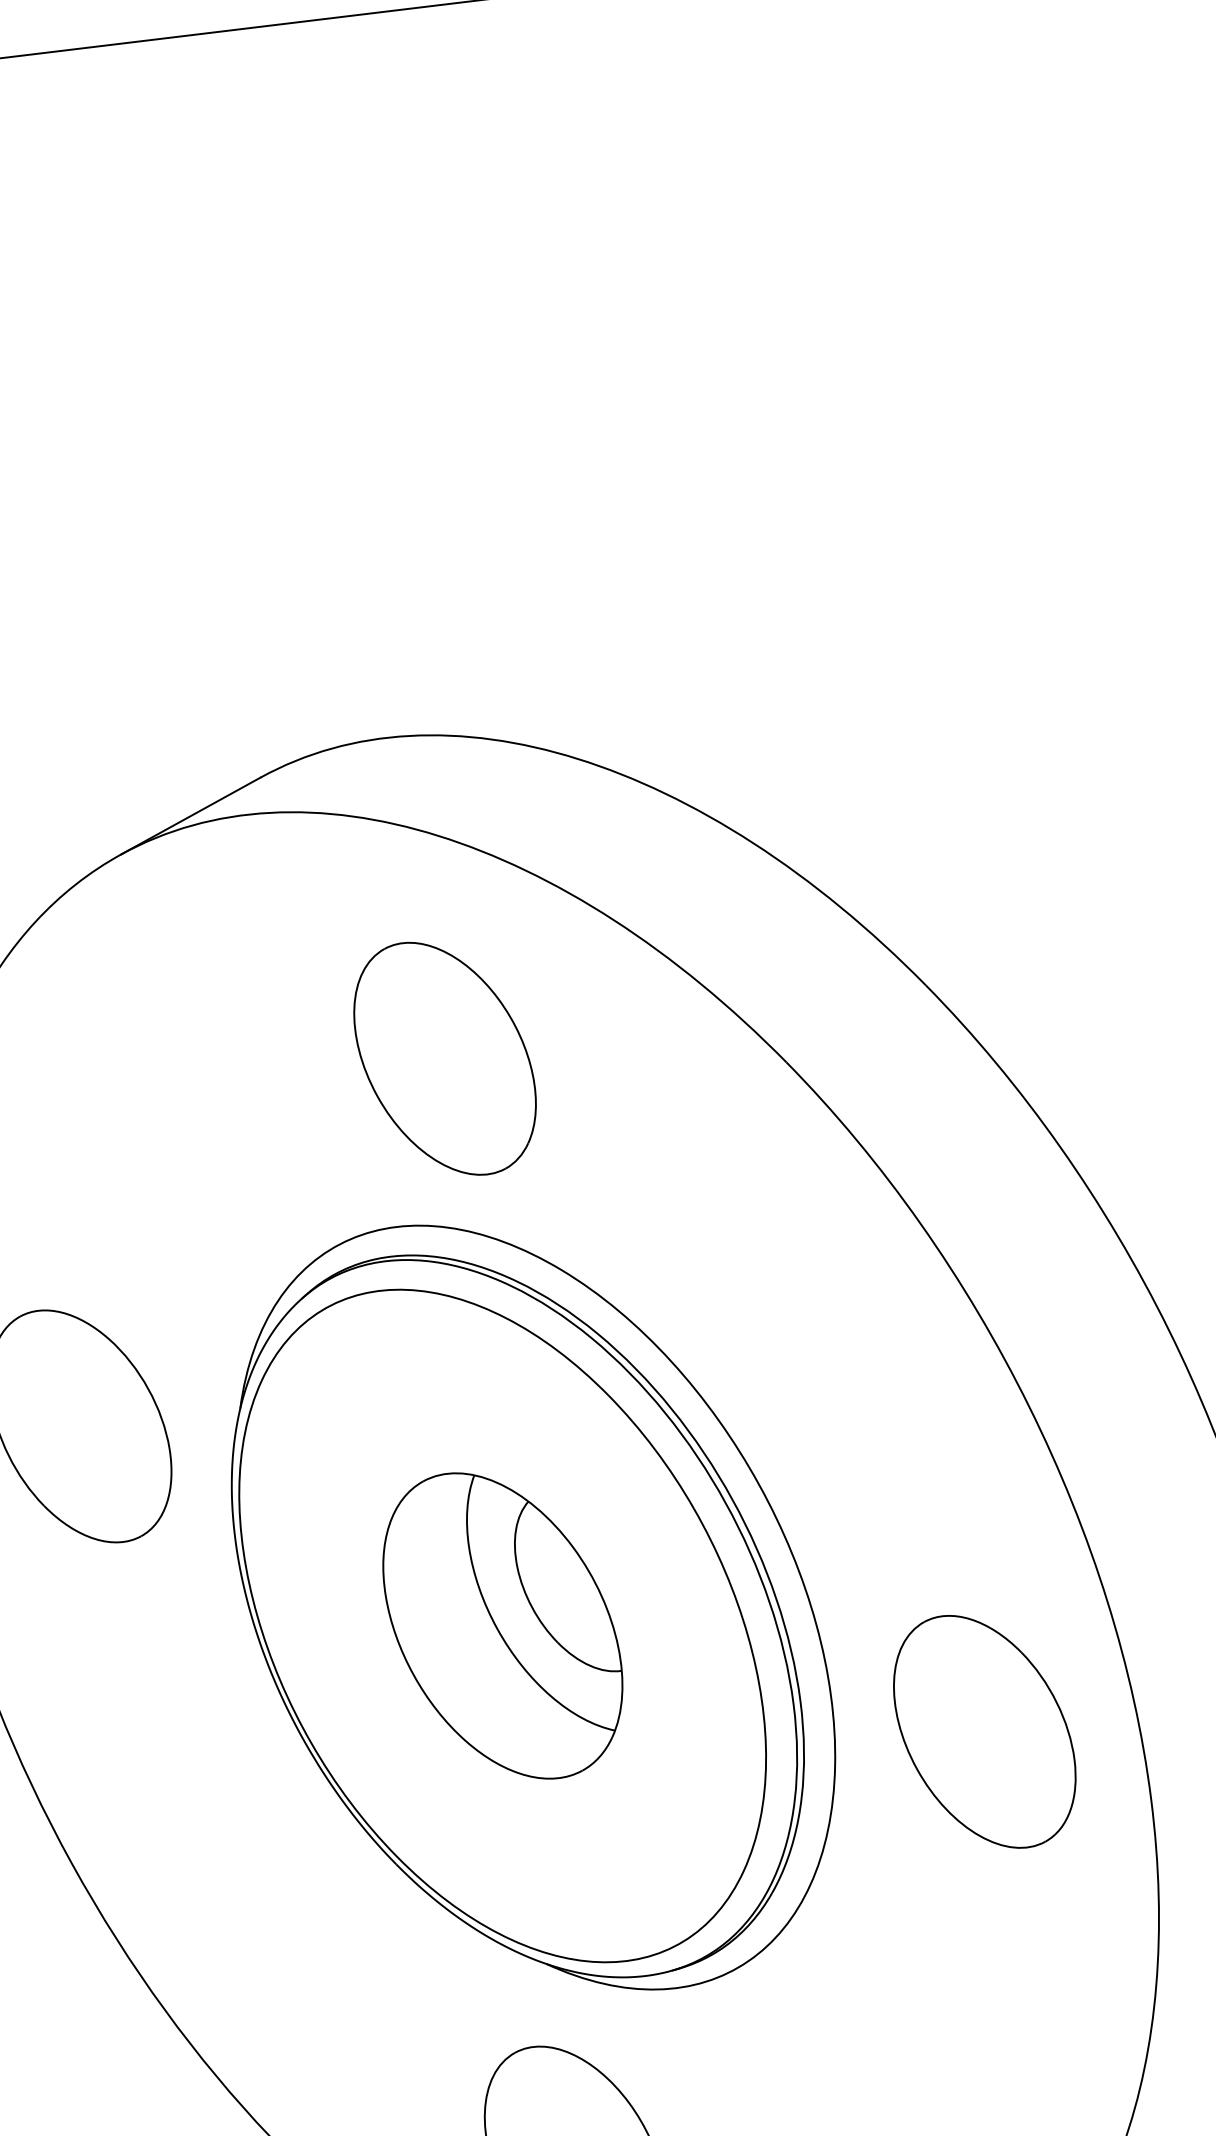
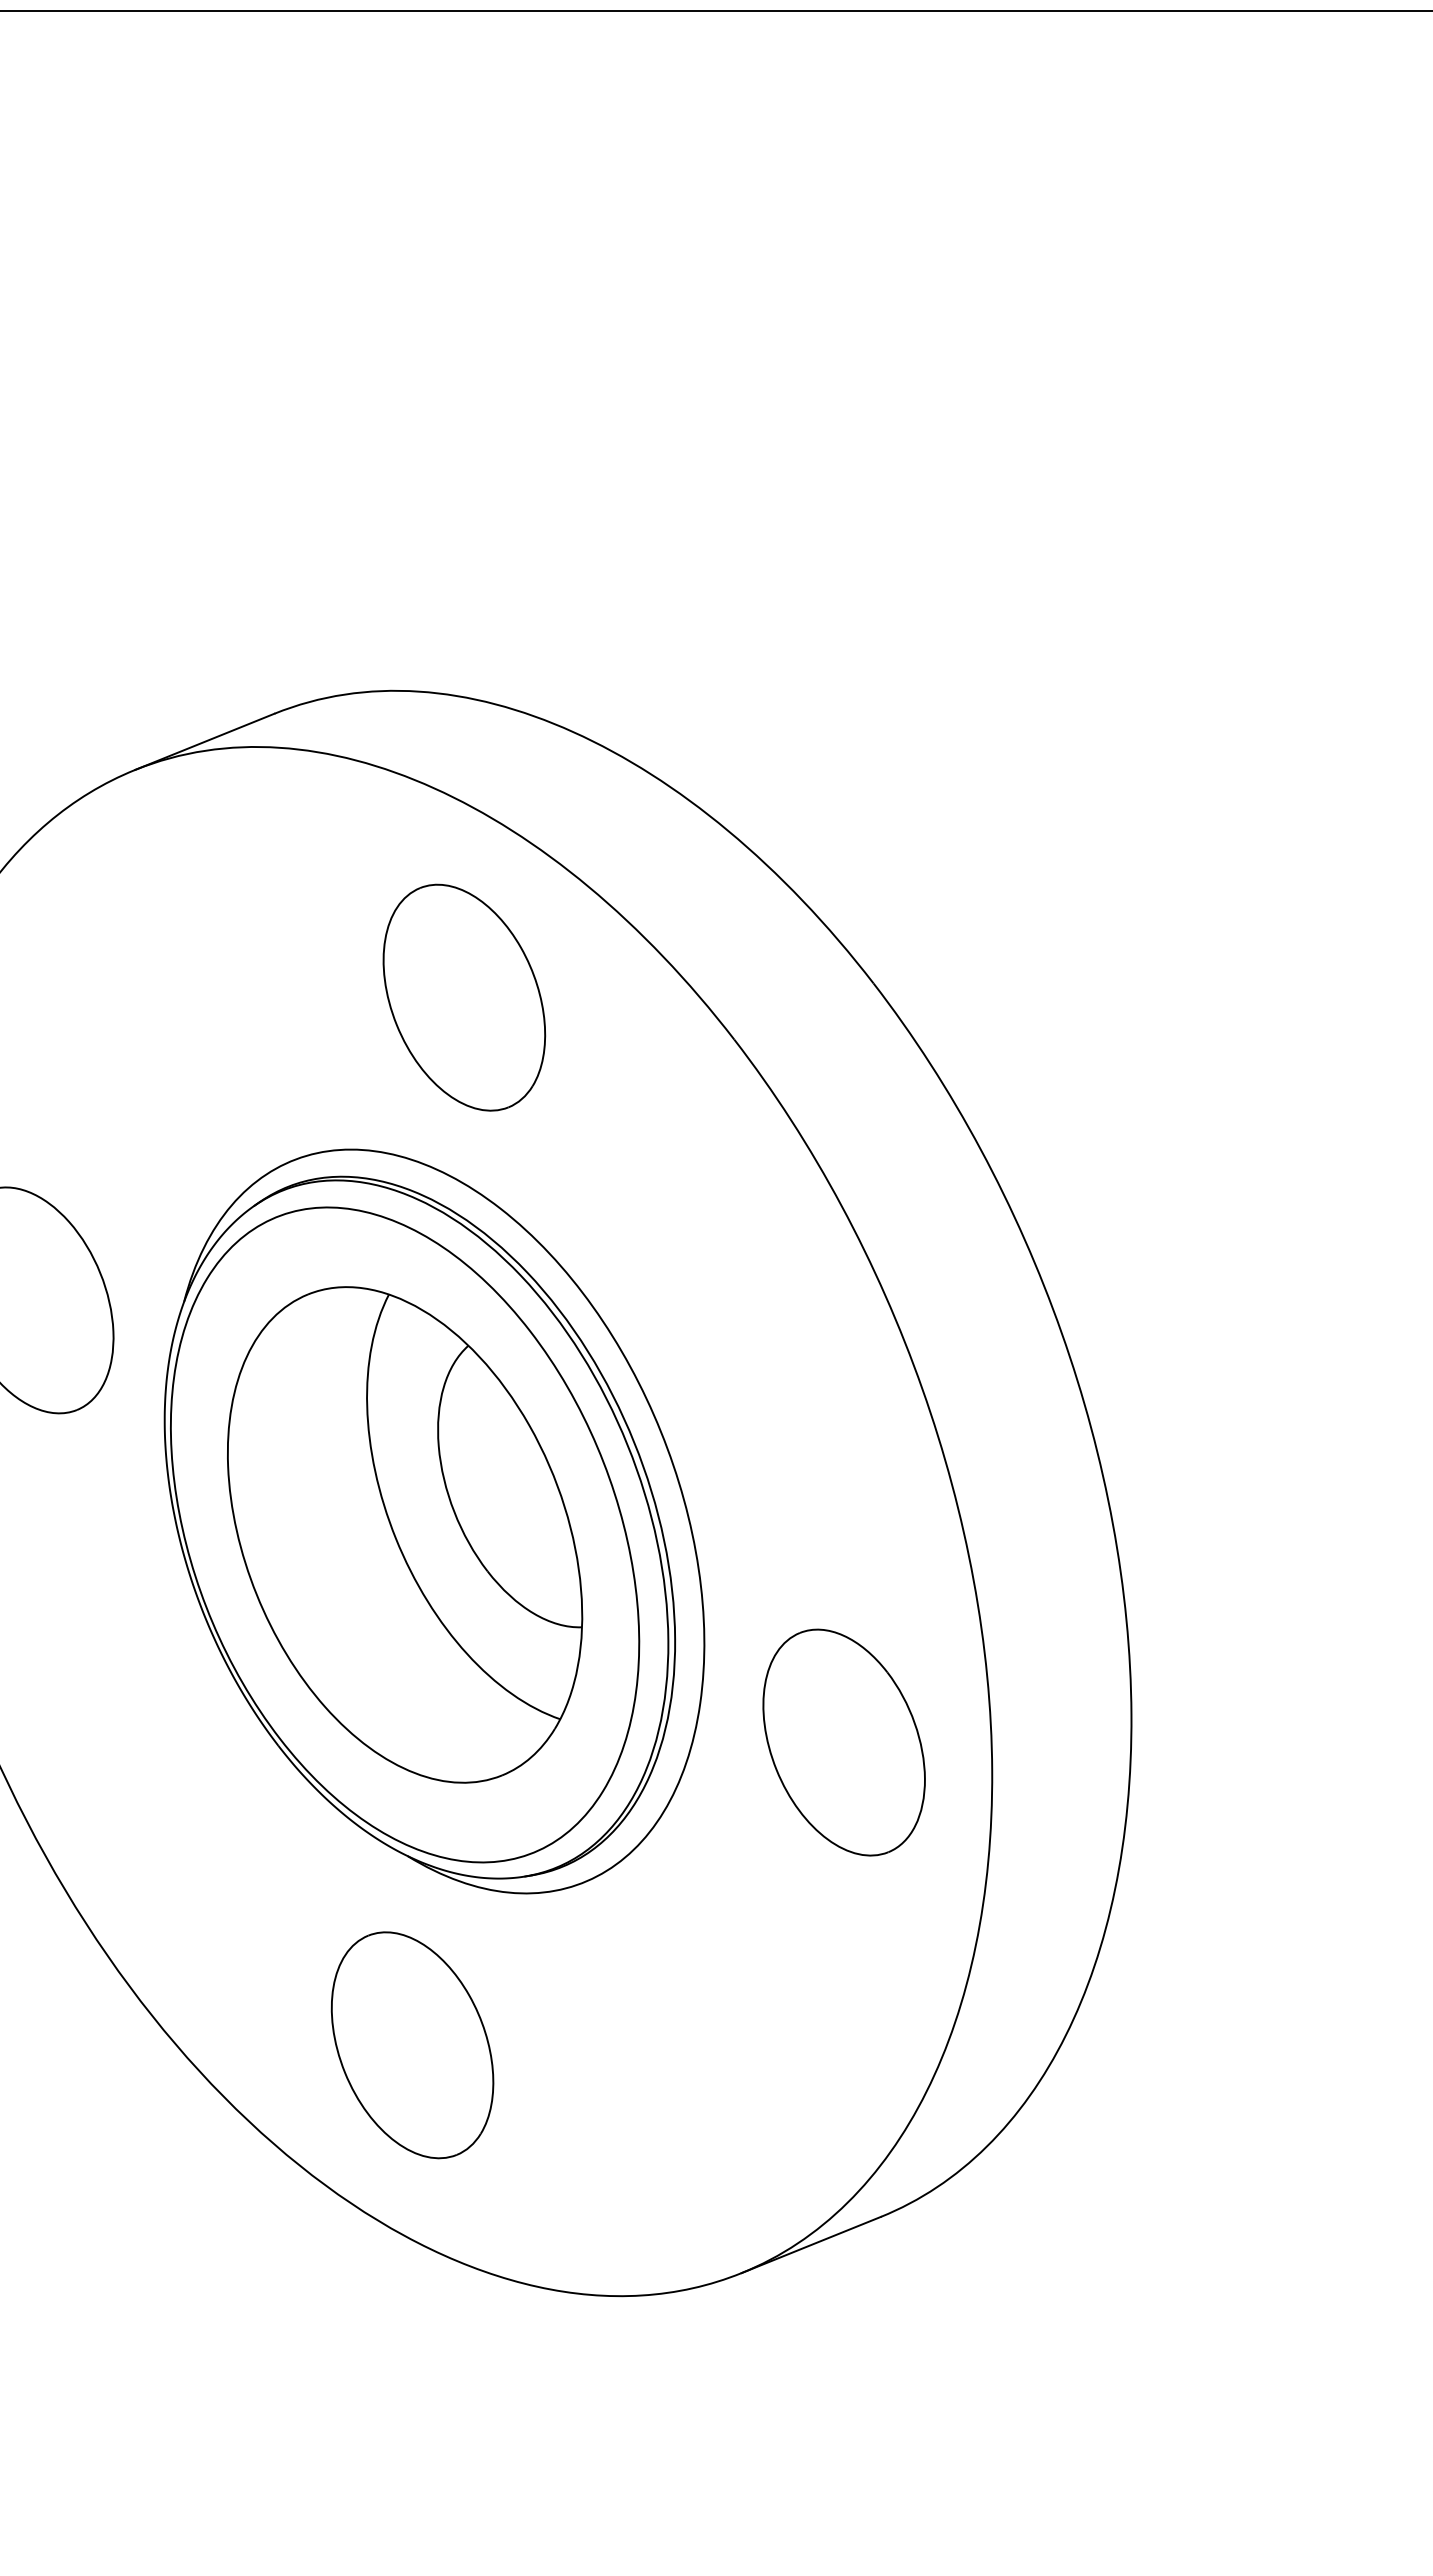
part: (445, 1058) -> (464, 997), moved
part: (503, 1625) -> (405, 1534), size x1.67
part: (984, 1731) -> (843, 1742), moved

